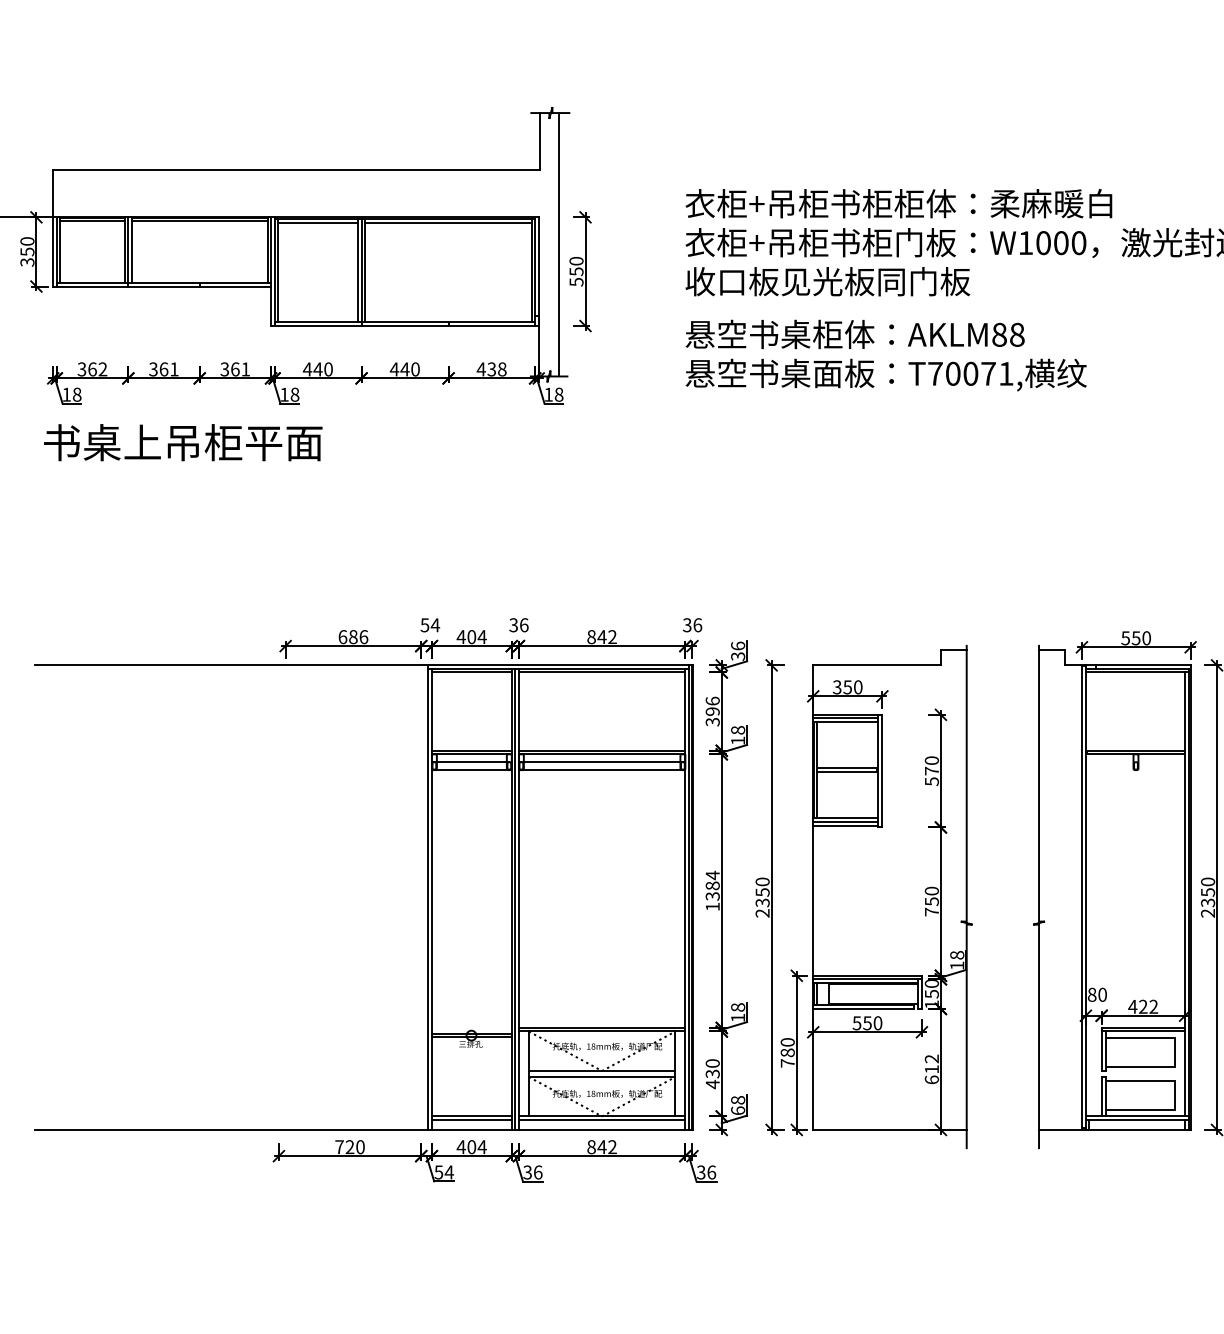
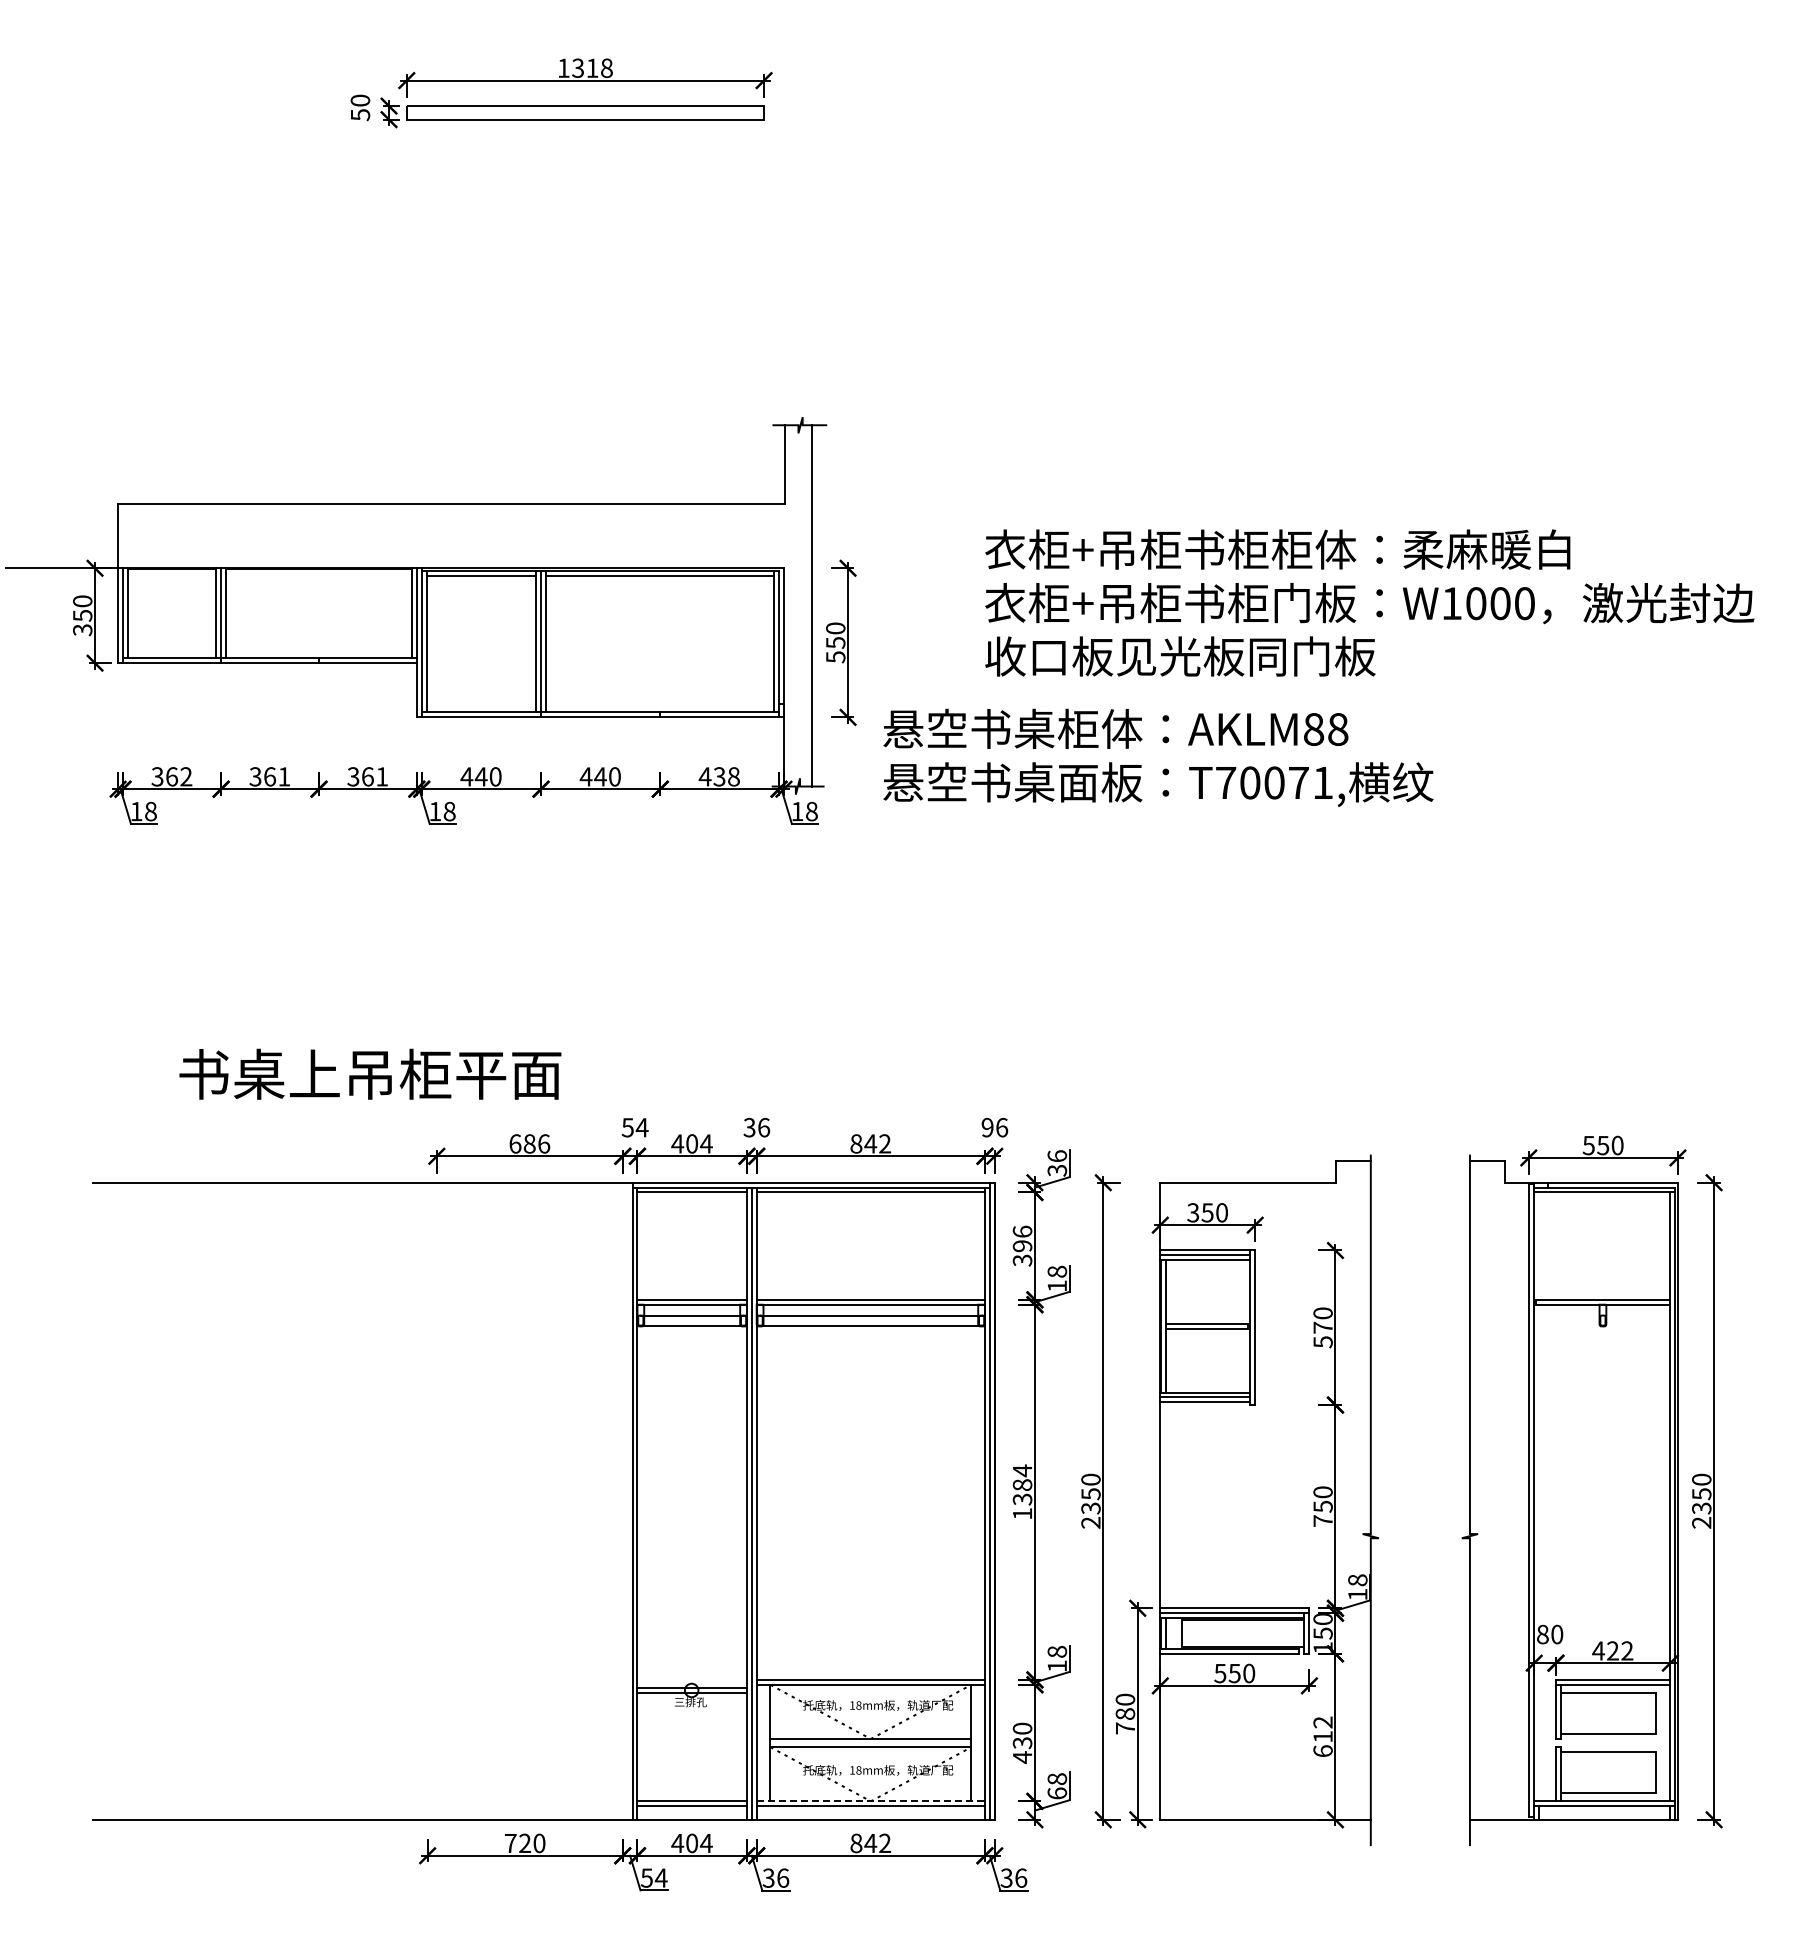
line: (92, 221) -> (171, 573), removed
line: (199, 221) -> (318, 573), removed
text: (886, 355) -> (1158, 757), moved
text: (183, 442) -> (370, 1073), moved
text: (687, 625) -> (987, 1127), 36 -> 96
line: (602, 1116) -> (871, 1801), solid -> dashed

